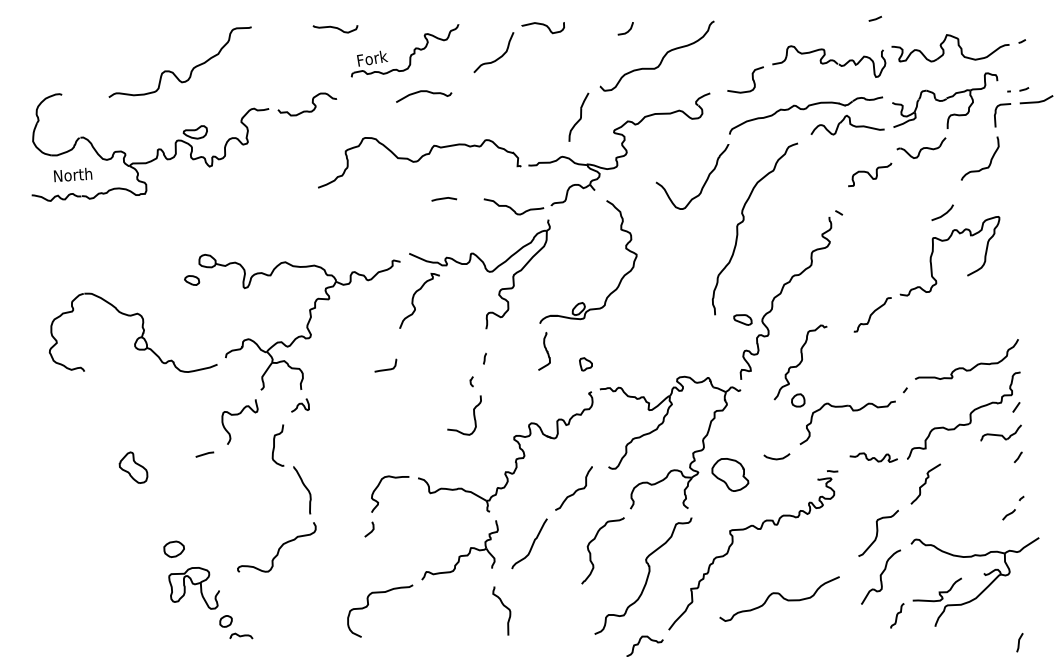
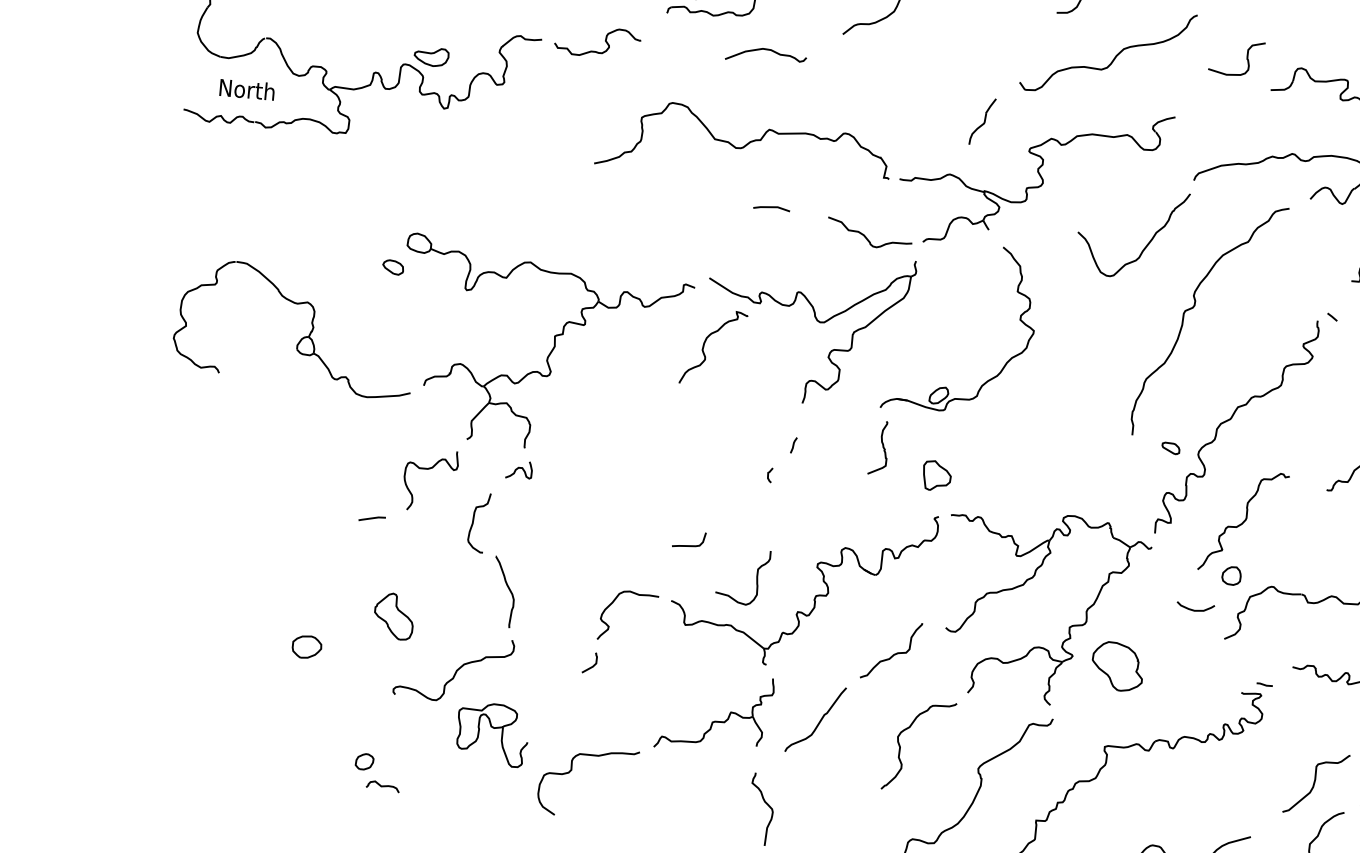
curve: (751, 76) -> (1245, 54), moved
part: (578, 116) -> (982, 120), size x0.7
part: (742, 319) -> (1170, 447), size x0.7
part: (585, 364) -> (936, 476), size x1.6
curve: (387, 368) -> (691, 544), moved
curve: (473, 415) -> (755, 578), moved
curve: (776, 458) -> (1194, 609), moved
part: (133, 467) -> (394, 615), moved
part: (193, 588) -> (491, 733), moved

